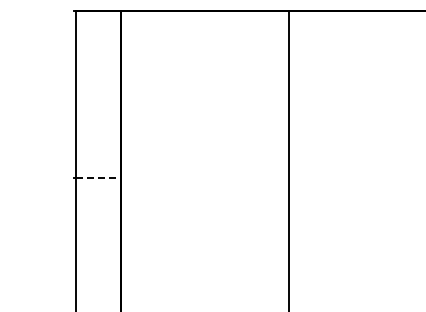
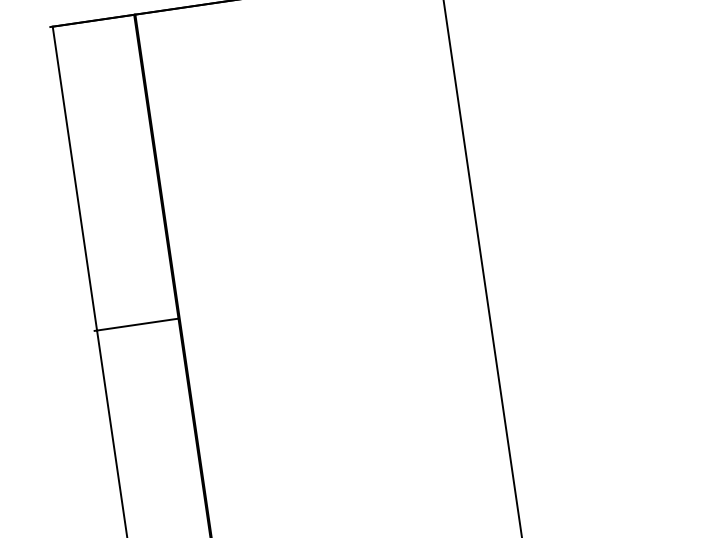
line: (98, 178) -> (138, 324), dashed -> solid

